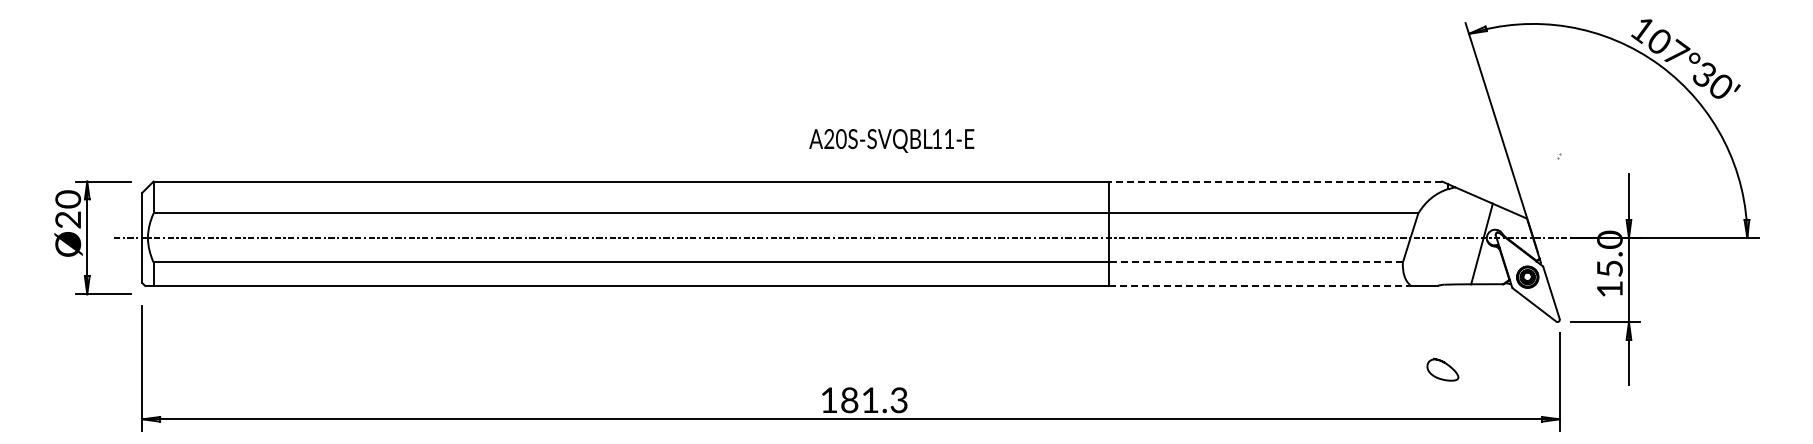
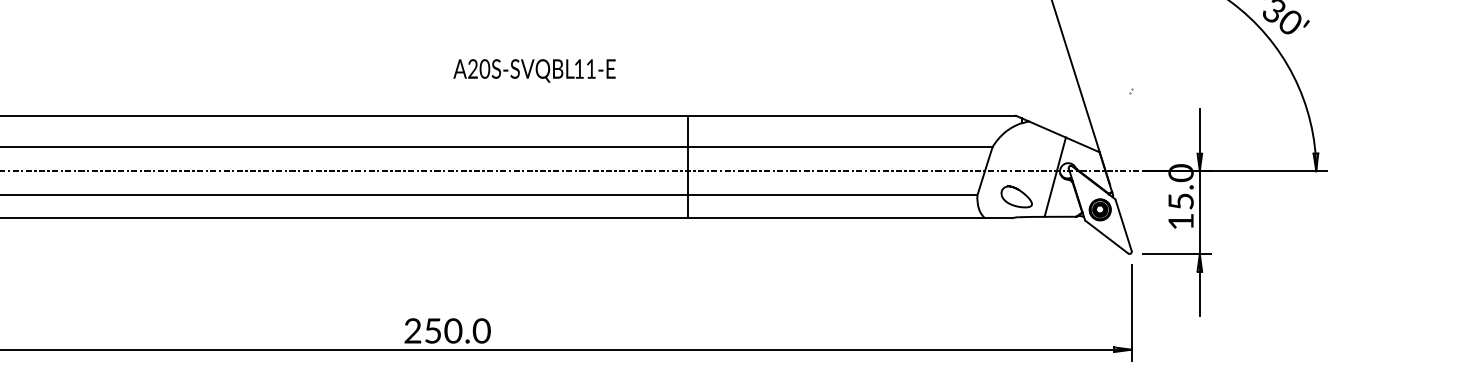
text: (891, 140) -> (534, 70), moved
line: (1275, 181) -> (852, 115), dashed -> solid
line: (1255, 262) -> (832, 195), dashed -> solid
line: (1260, 285) -> (837, 218), dashed -> solid
curve: (1446, 365) -> (1020, 192), moved
text: (864, 400) -> (447, 331), 181.3 -> 250.0

